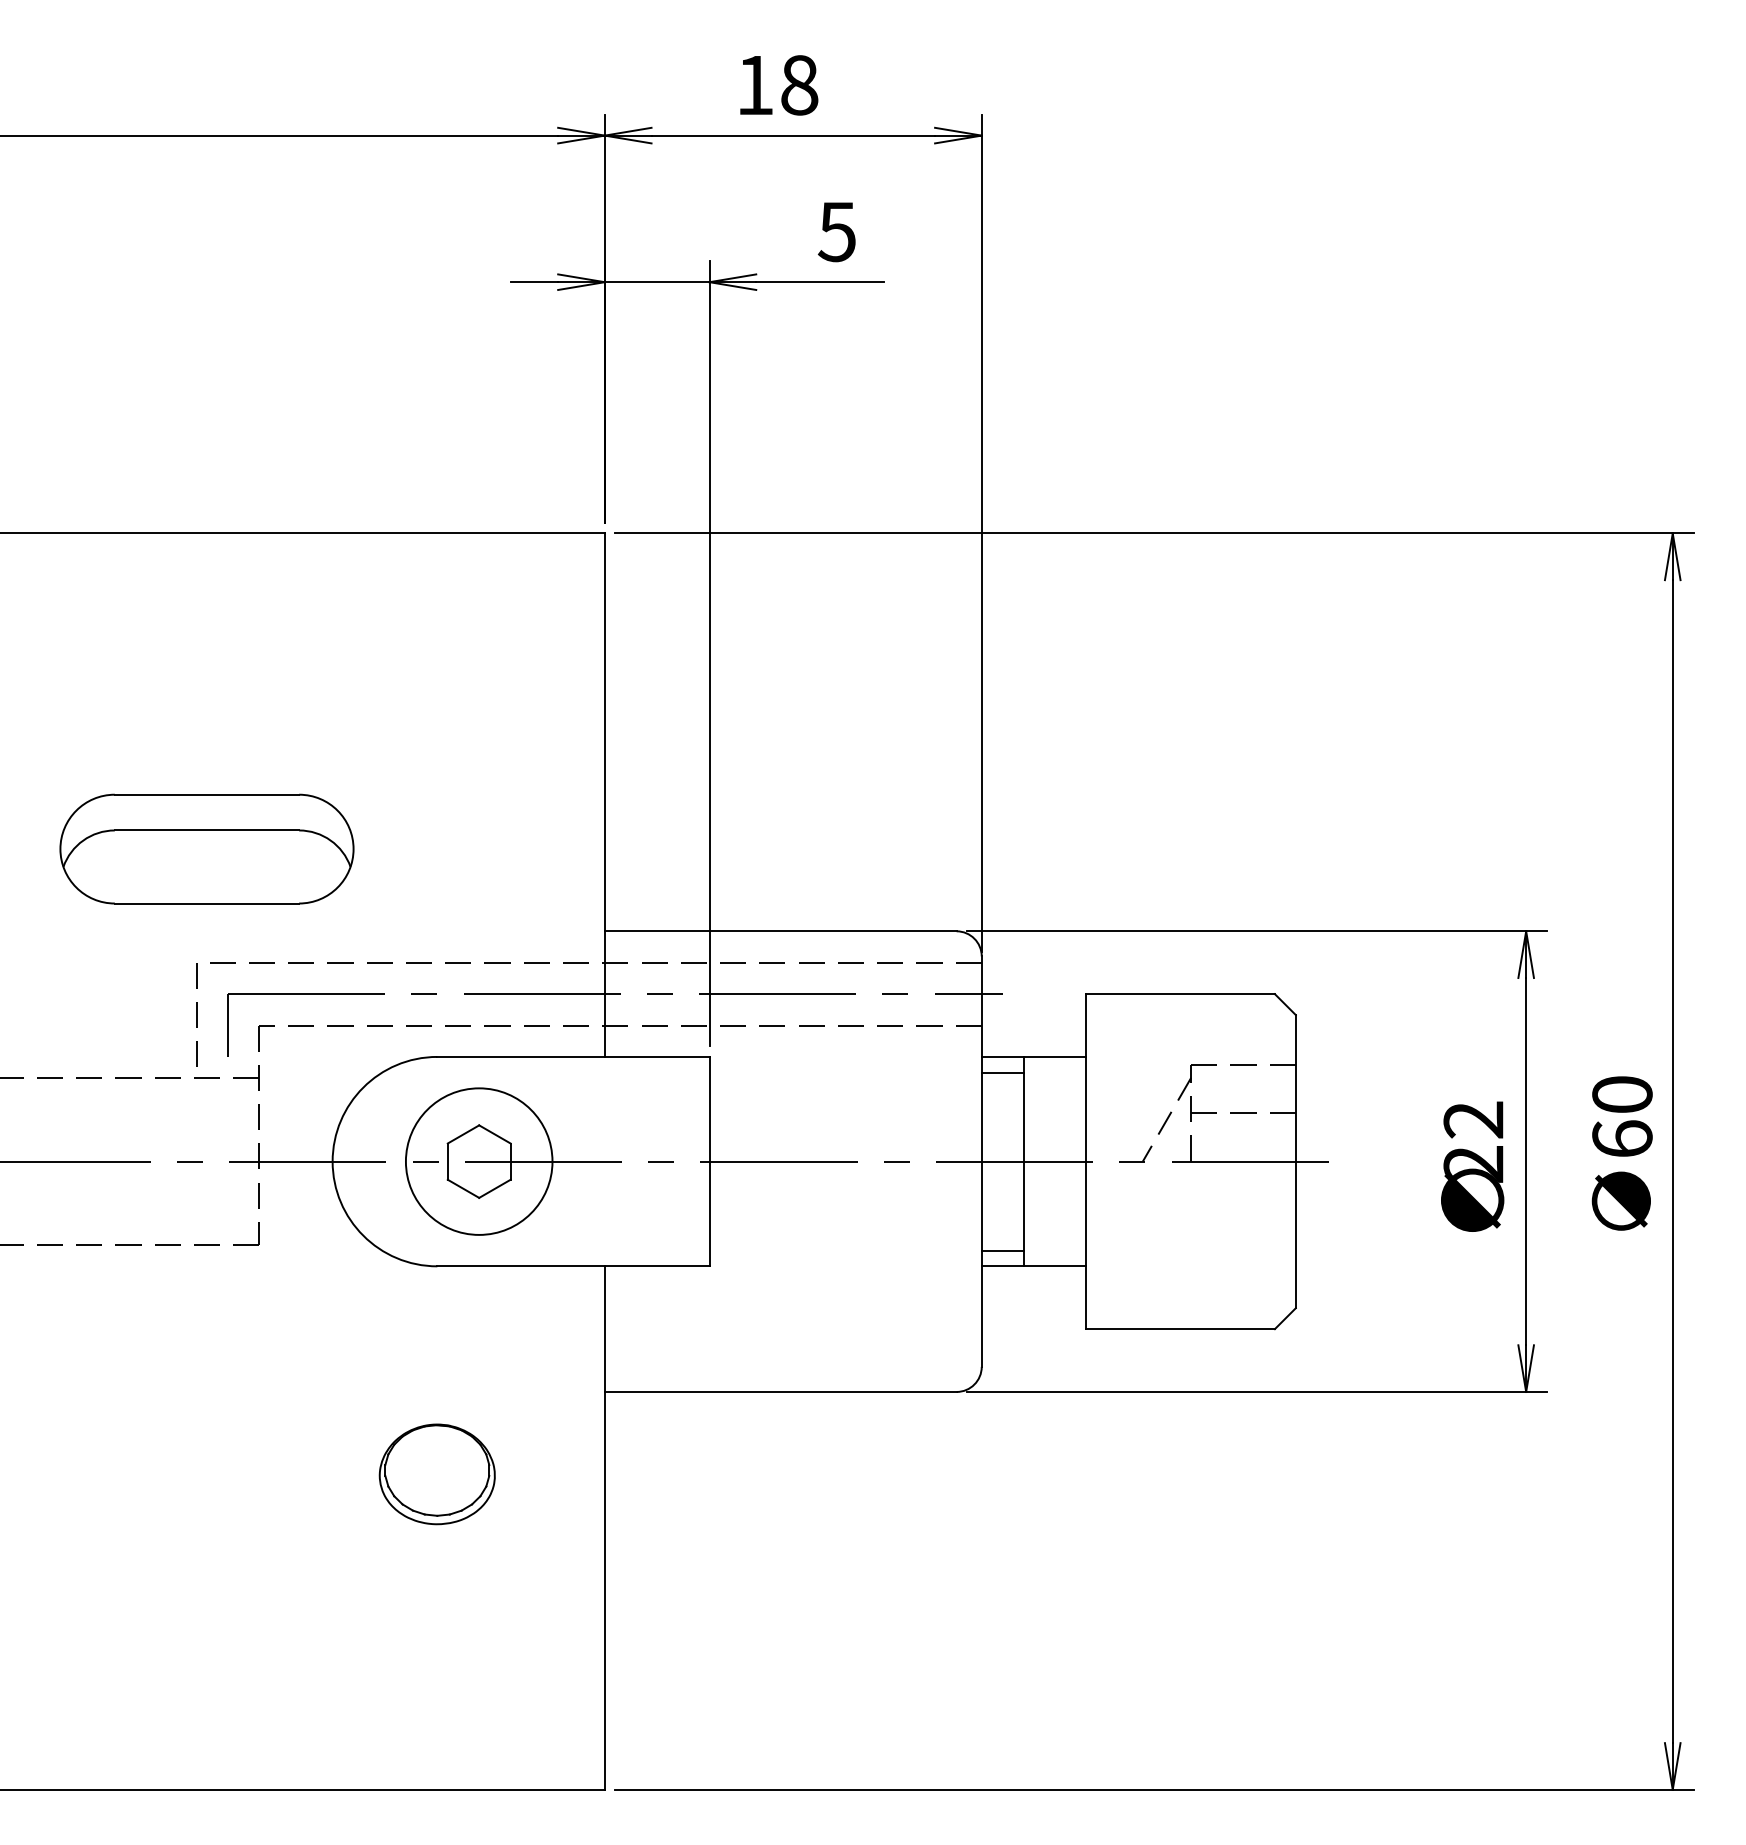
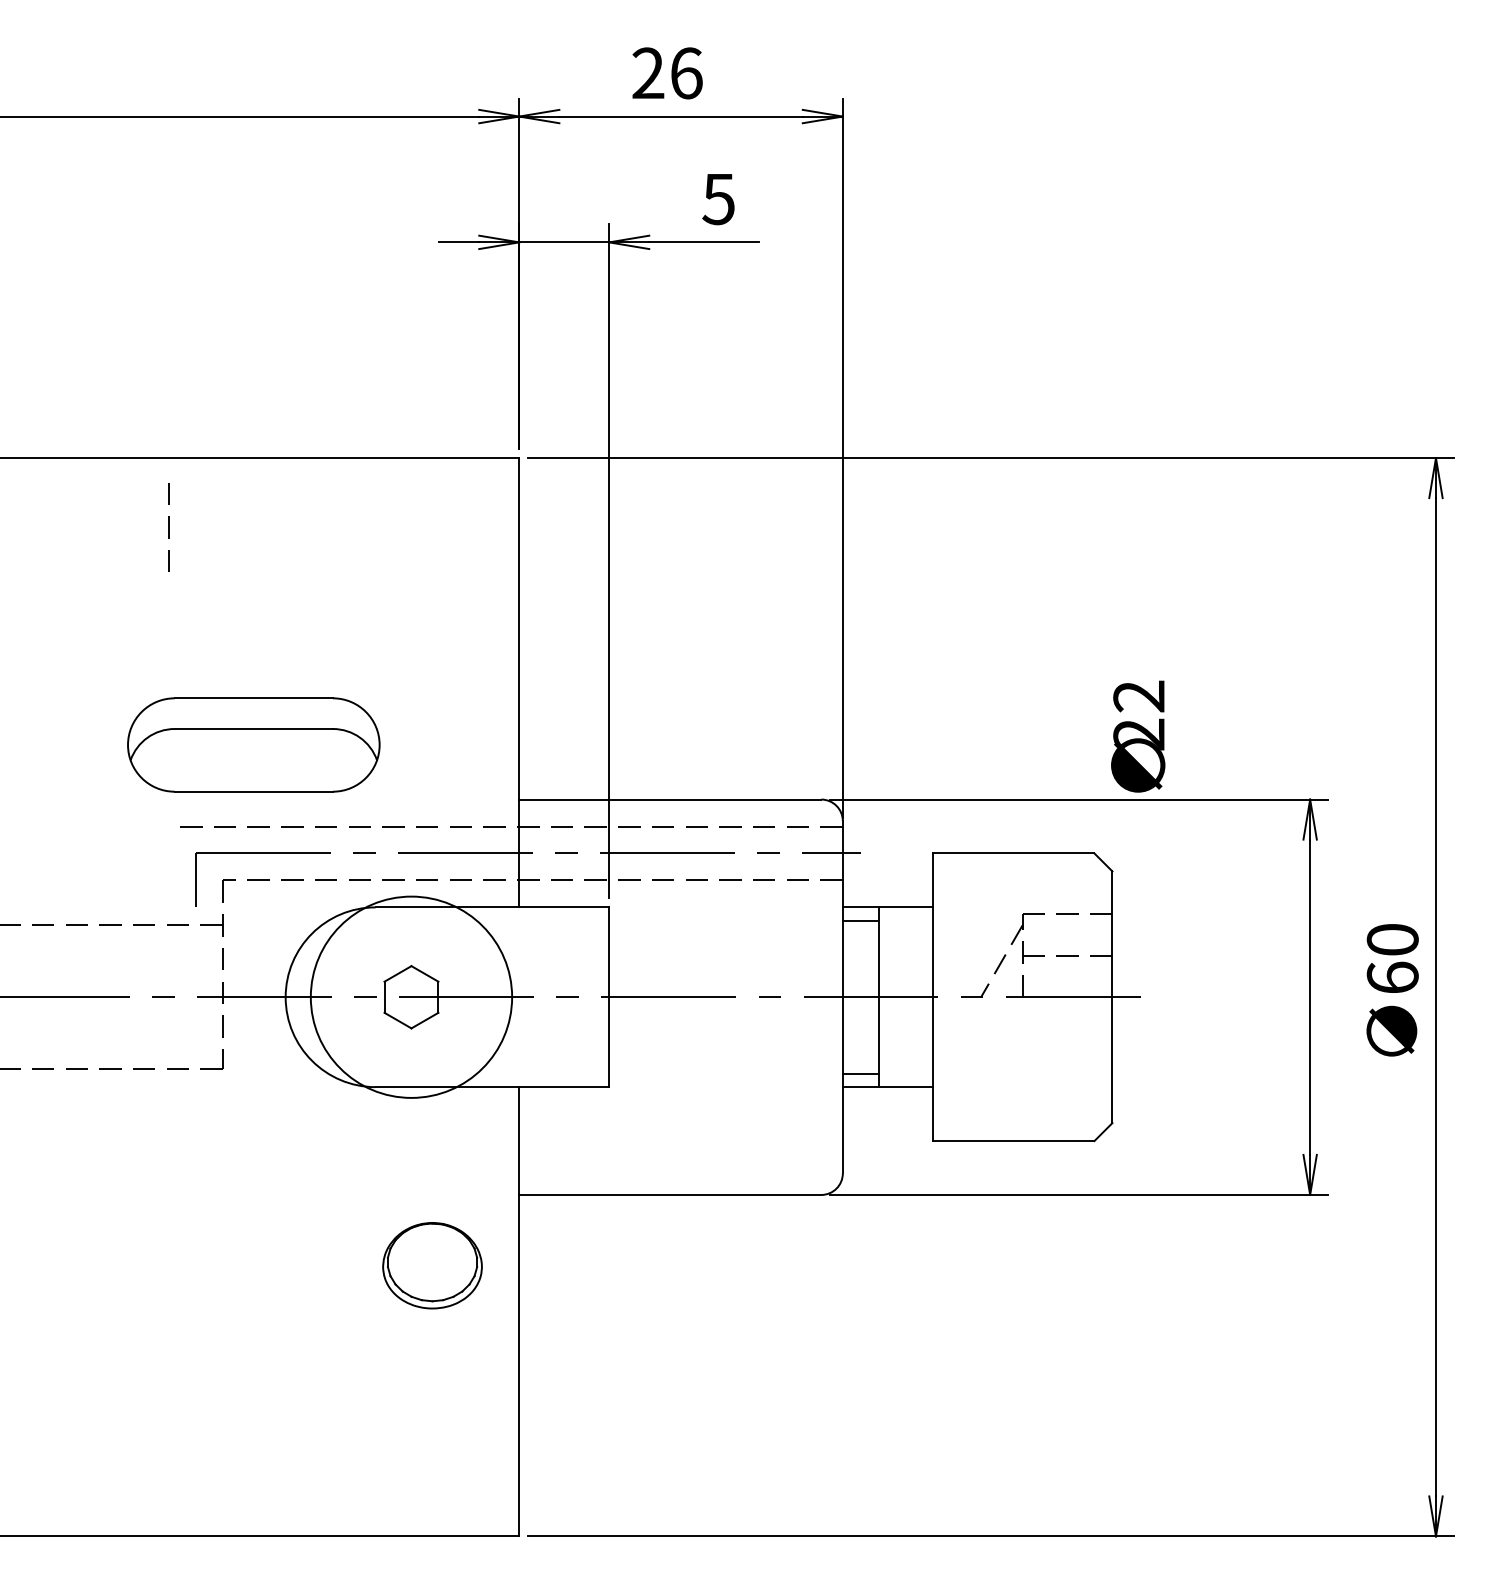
text: (777, 85) -> (667, 73), 18 -> 26
part: (206, 848) -> (253, 744), moved
line: (196, 1015) -> (168, 527), moved
circle: (479, 1161) -> (411, 997), size x1.6
text: (1472, 1166) -> (1138, 736), moved
part: (437, 1474) -> (432, 1265), moved

